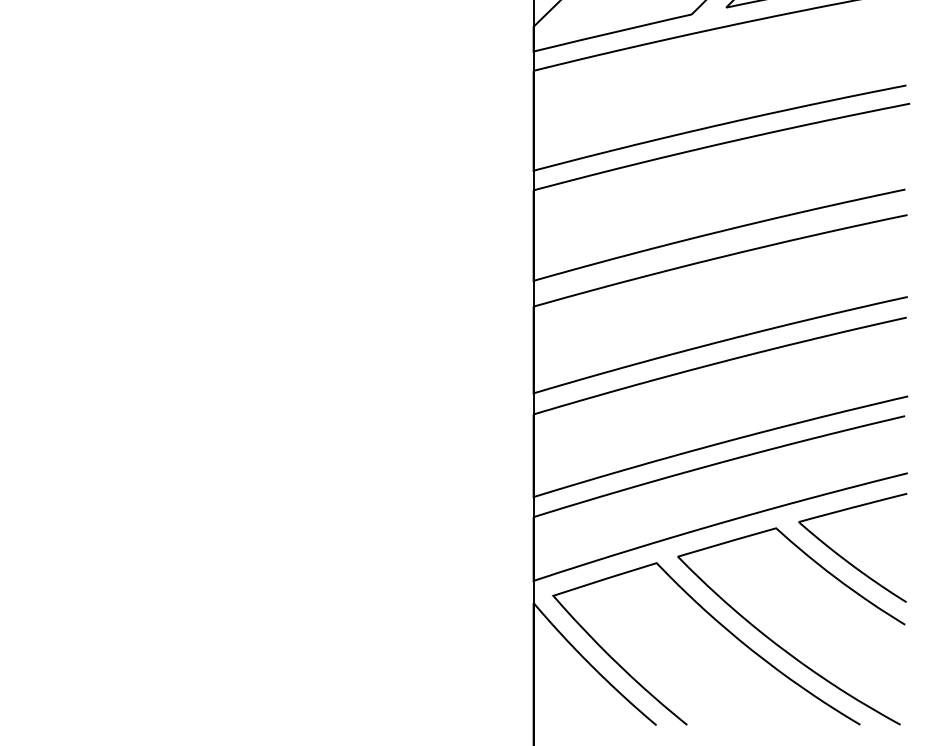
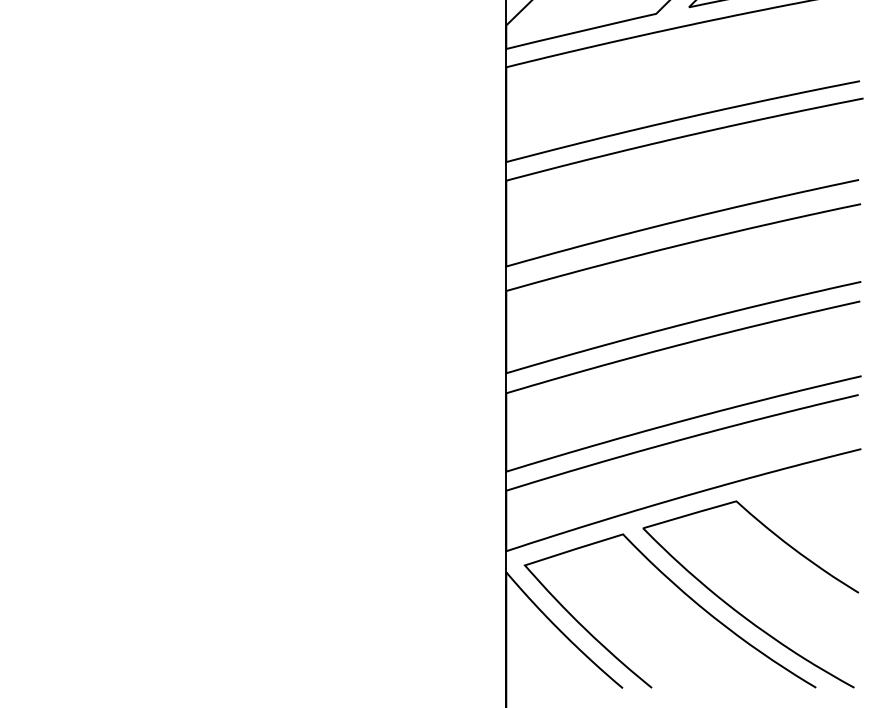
curve: (846, 559) -> (803, 530), removed

